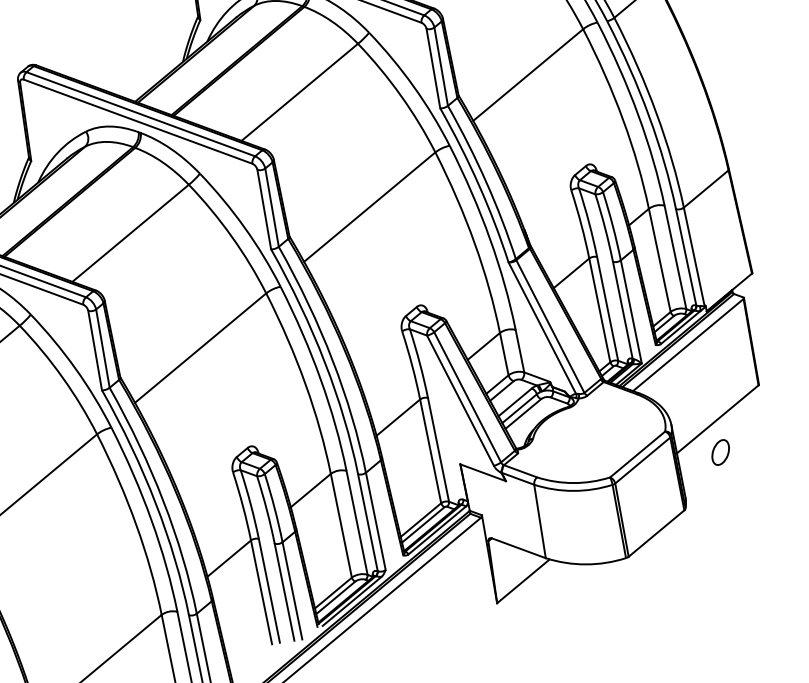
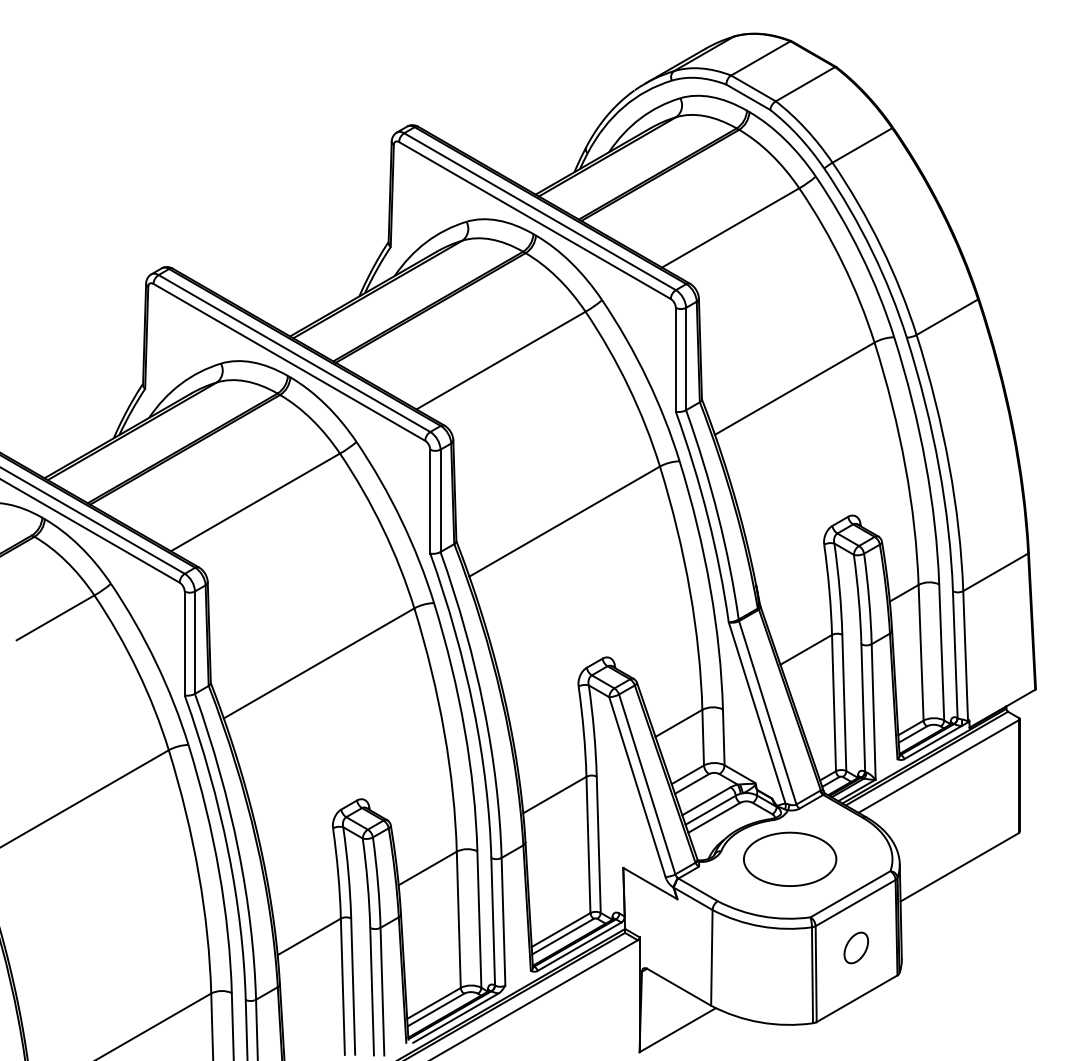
part: (587, 435) -> (790, 858), added
part: (720, 452) -> (855, 947), moved

